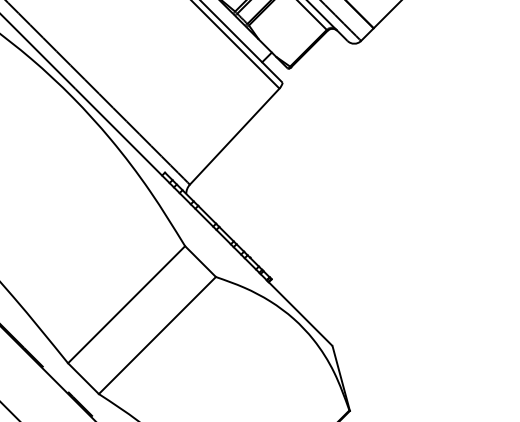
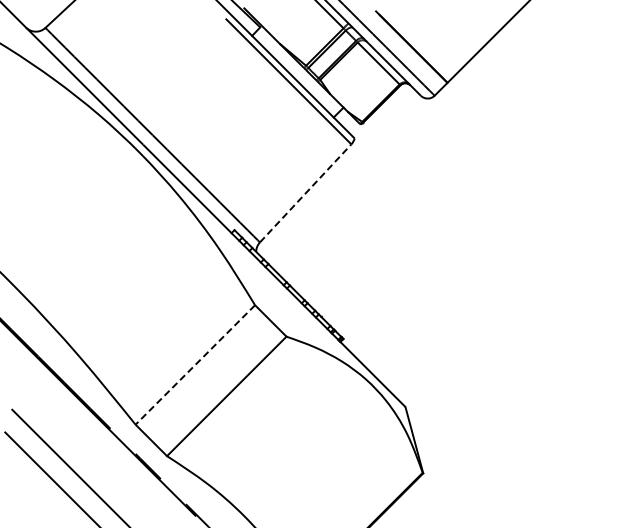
line: (235, 136) -> (306, 193), solid -> dashed
line: (125, 305) -> (194, 365), solid -> dashed

